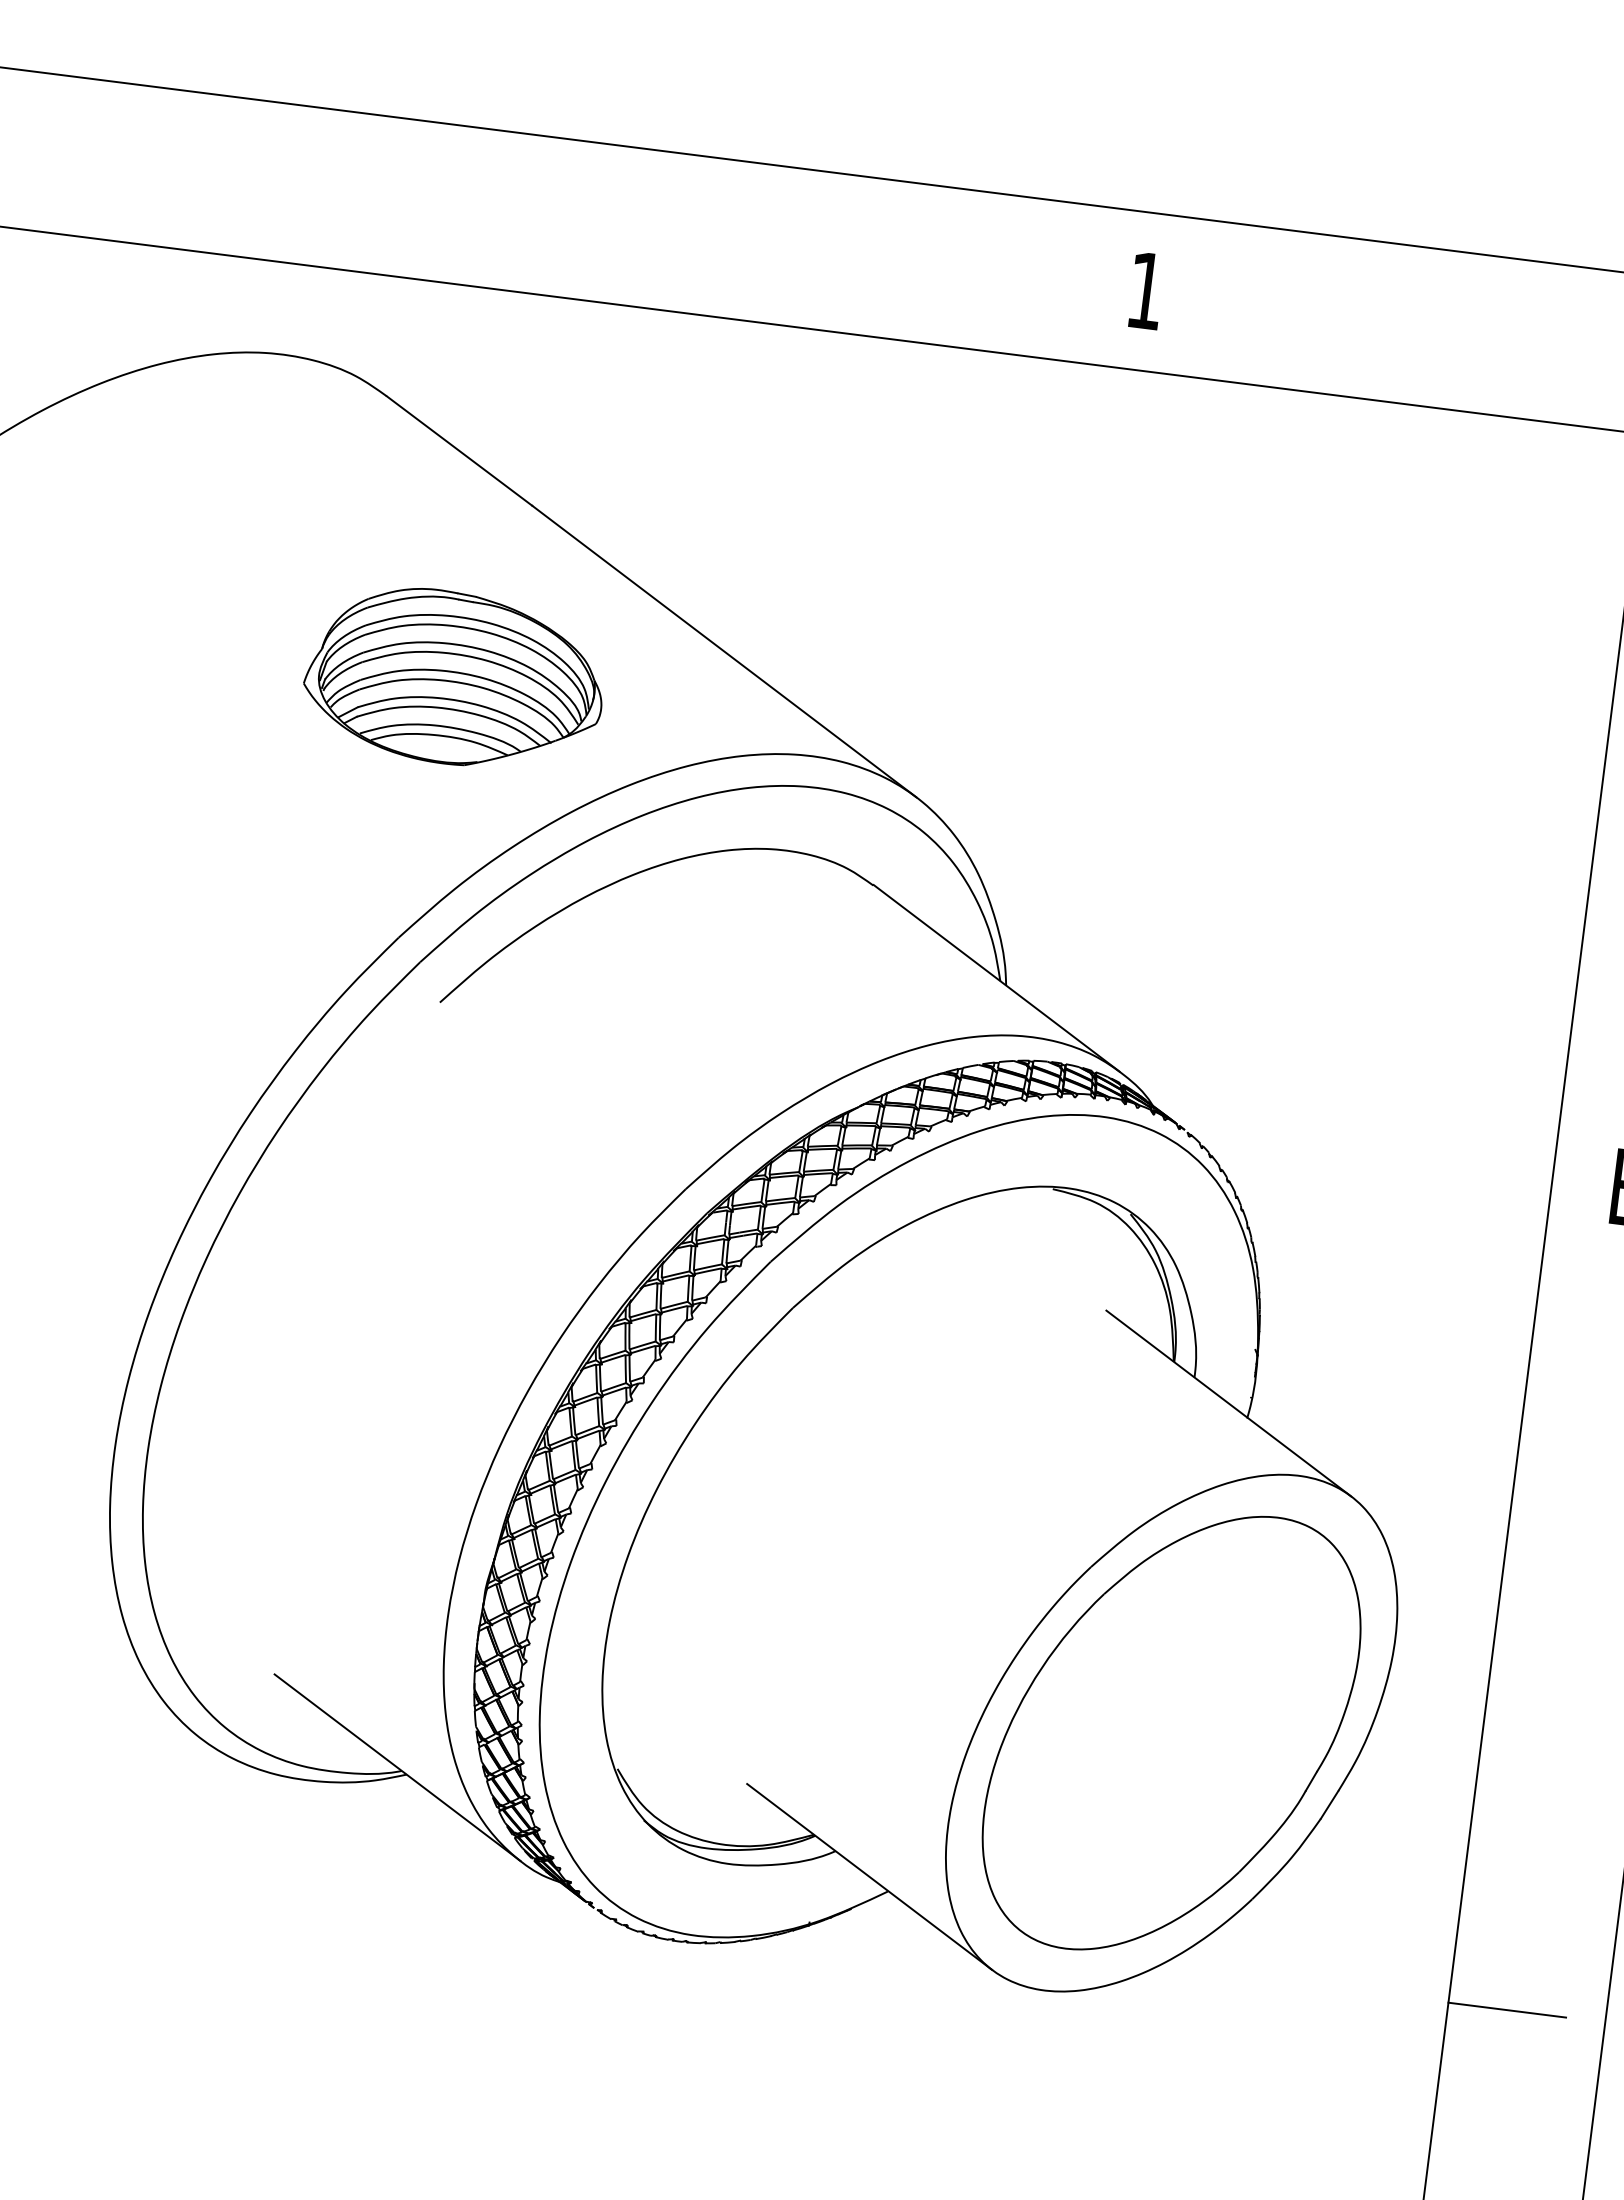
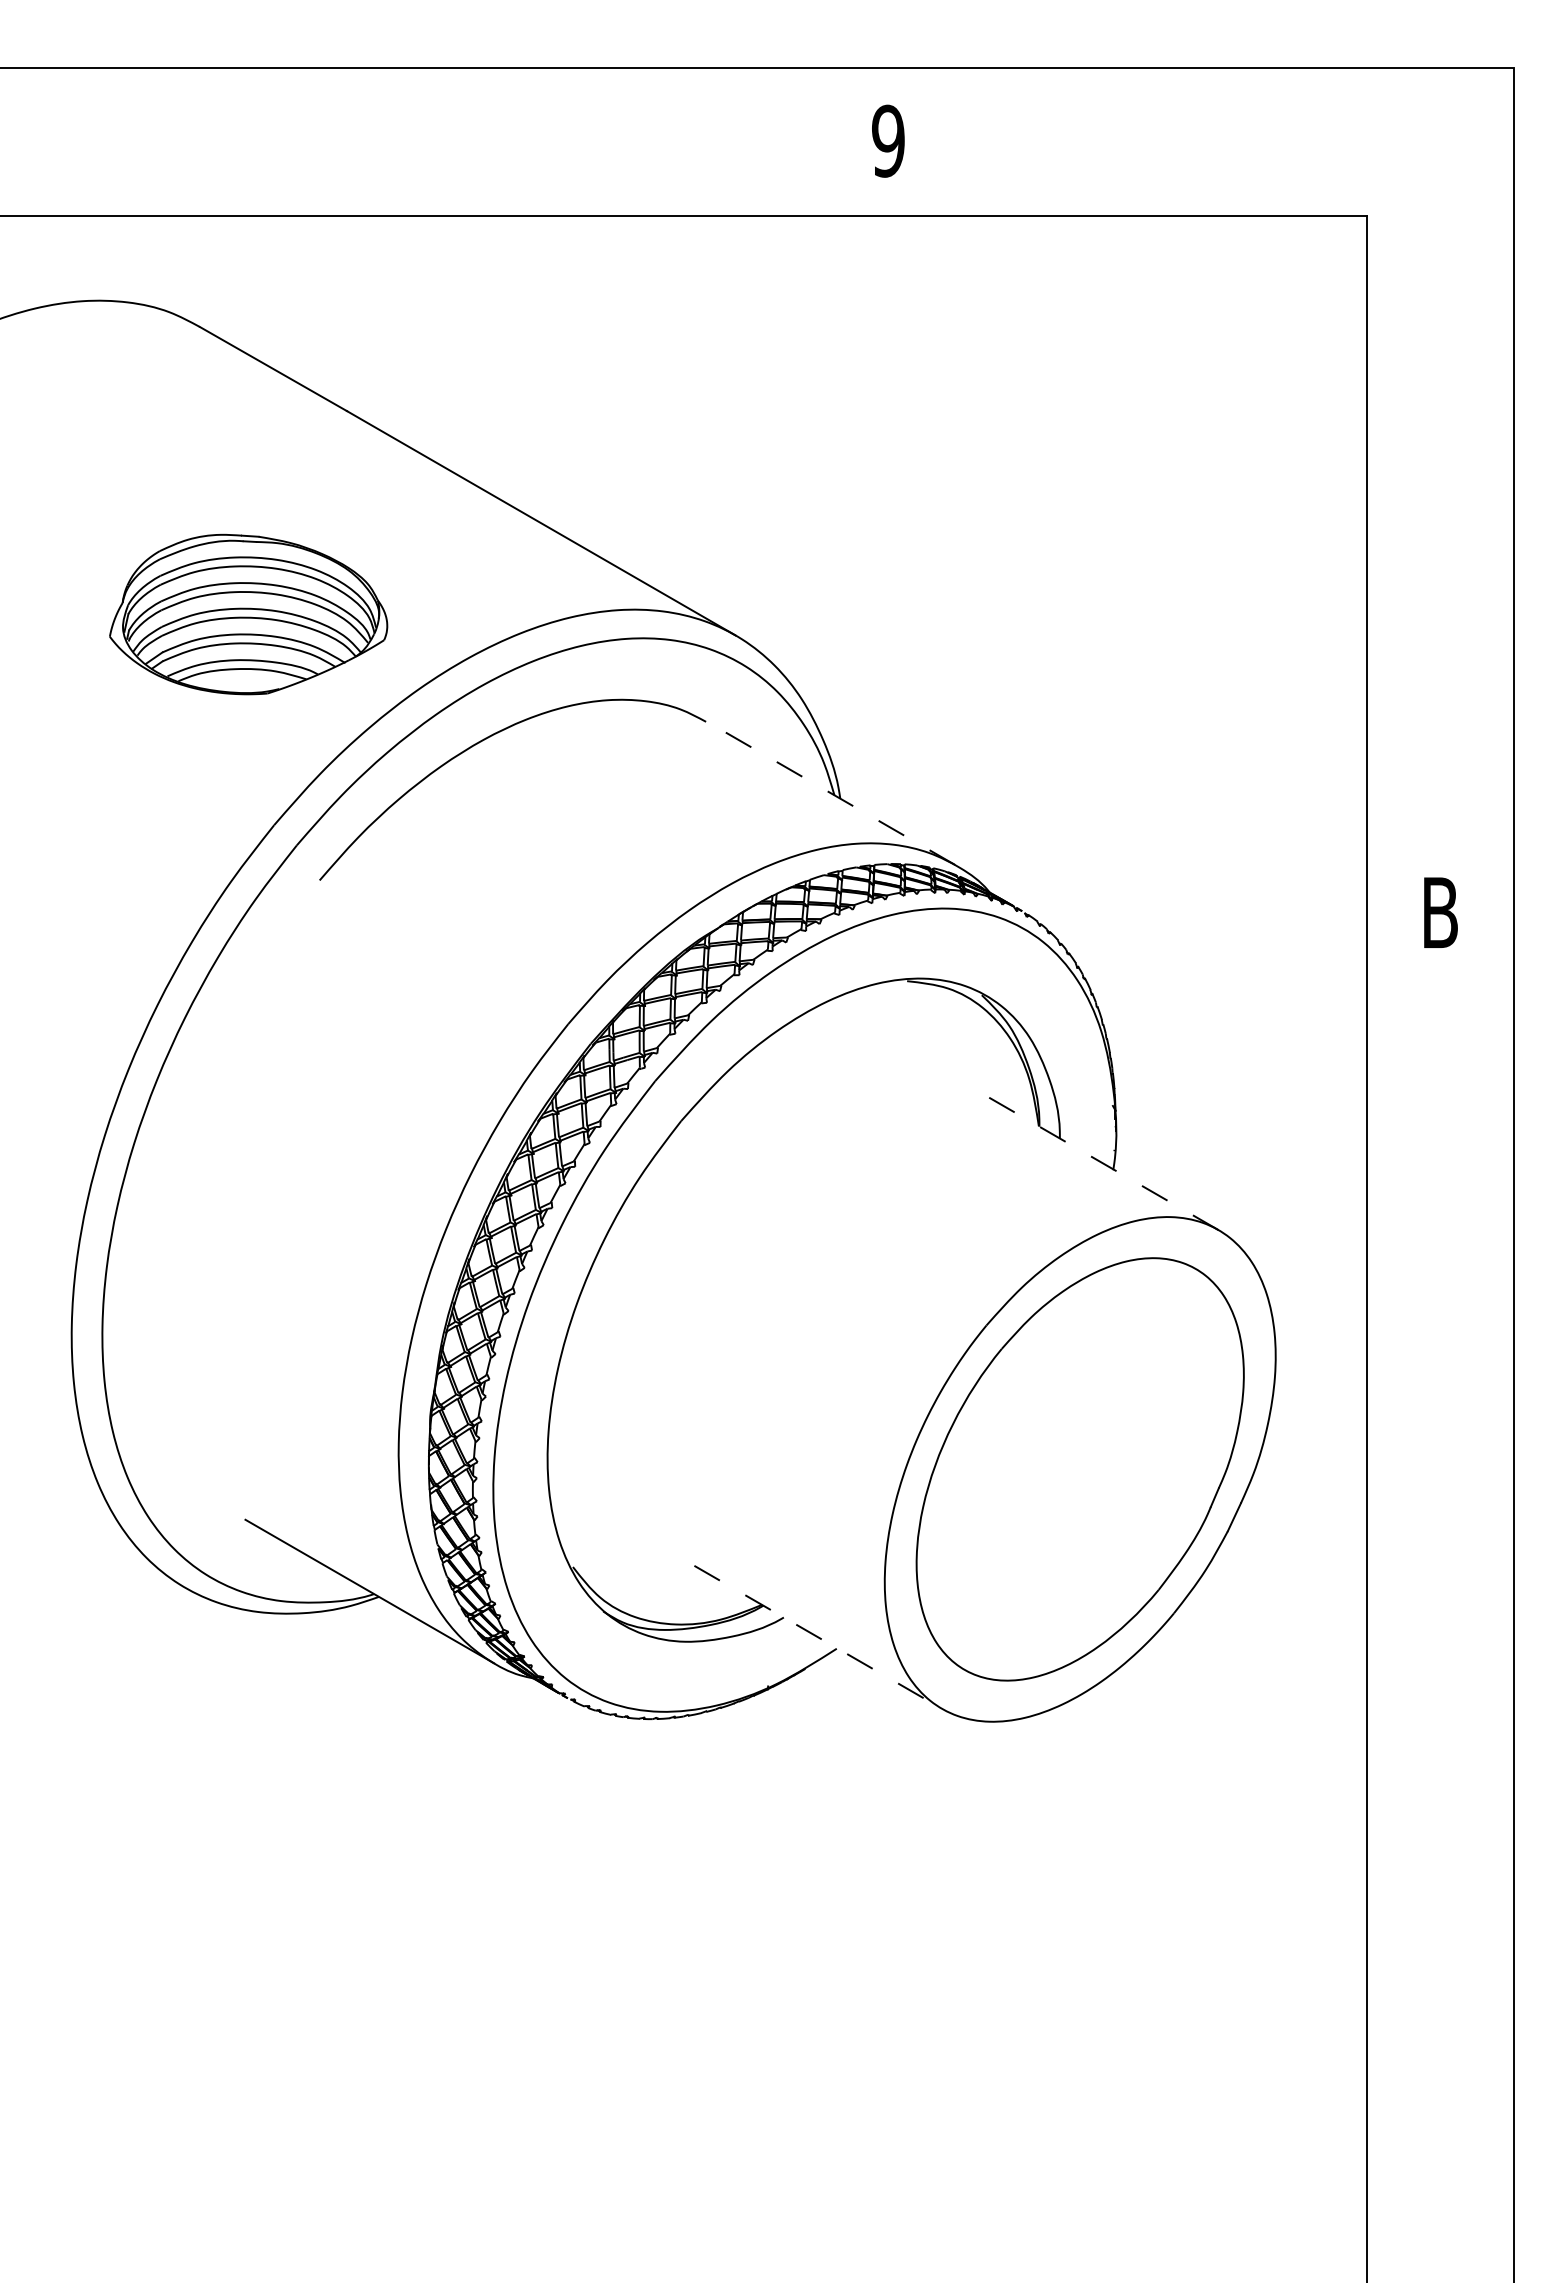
text: (1146, 290) -> (888, 140), 1 -> 9
part: (454, 678) -> (248, 614), moved
line: (996, 978) -> (830, 793), solid -> dashed
line: (1228, 1403) -> (1094, 1158), solid -> dashed
line: (869, 1877) -> (818, 1637), solid -> dashed
line: (1507, 2009) -> (1422, 1685), removed

